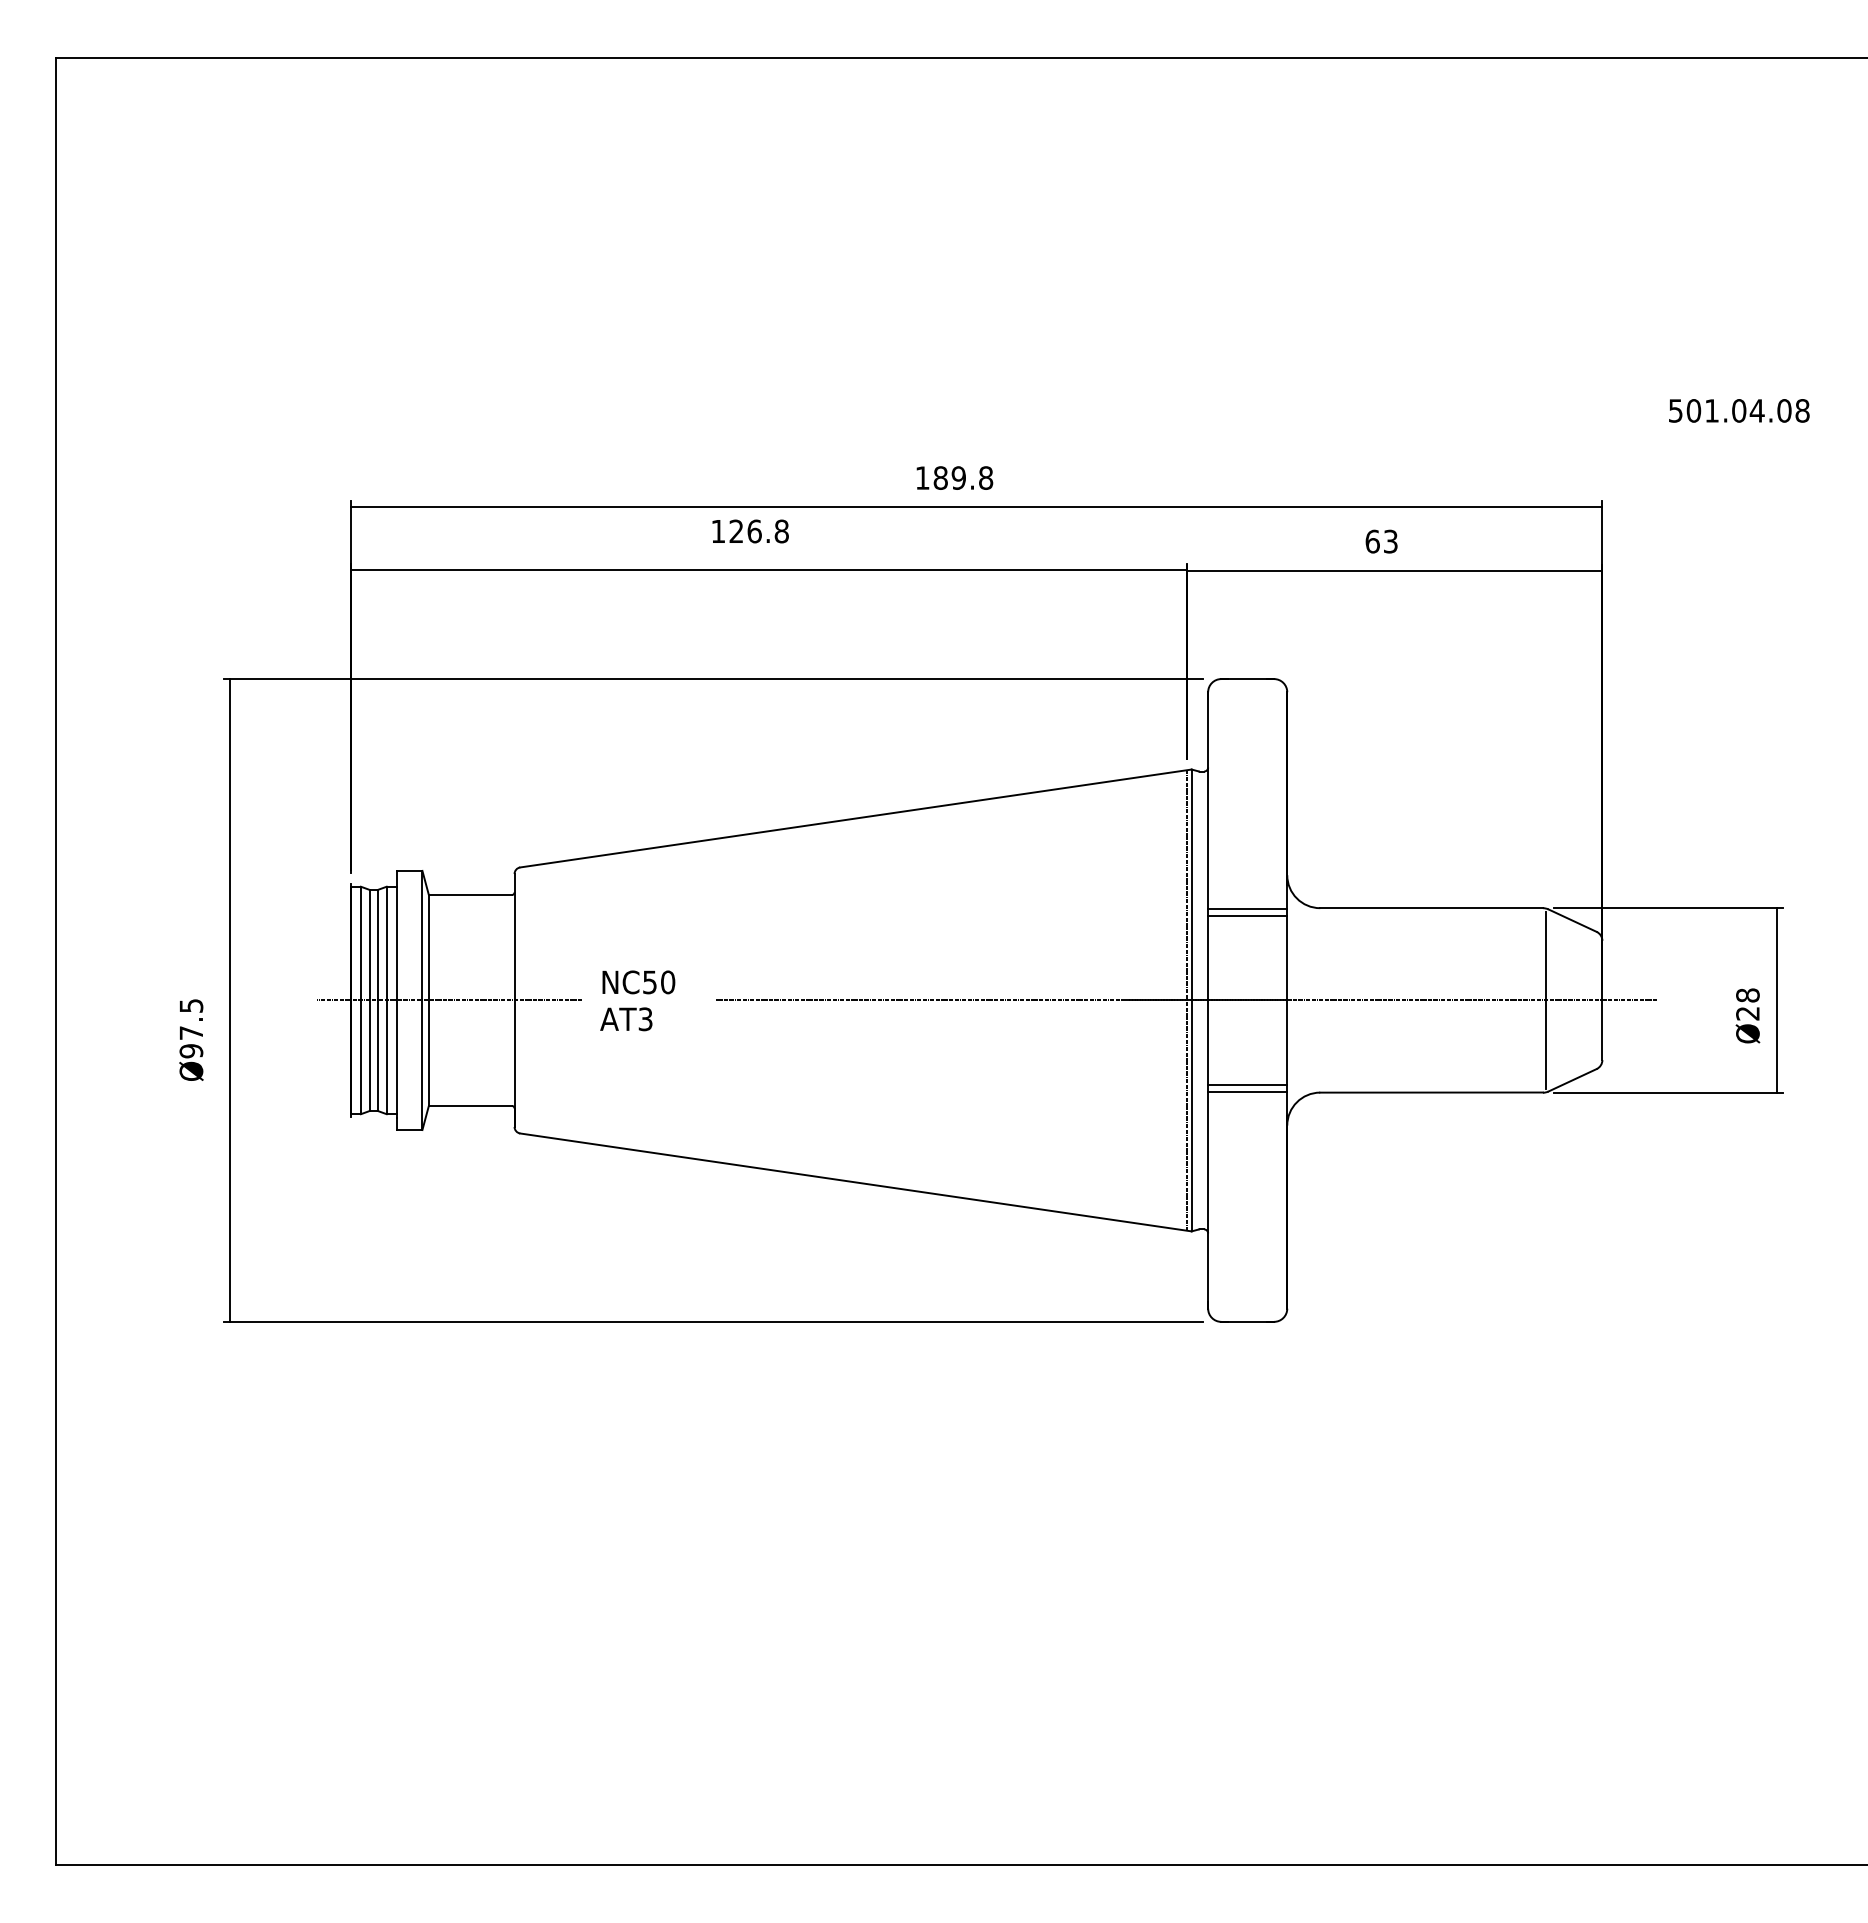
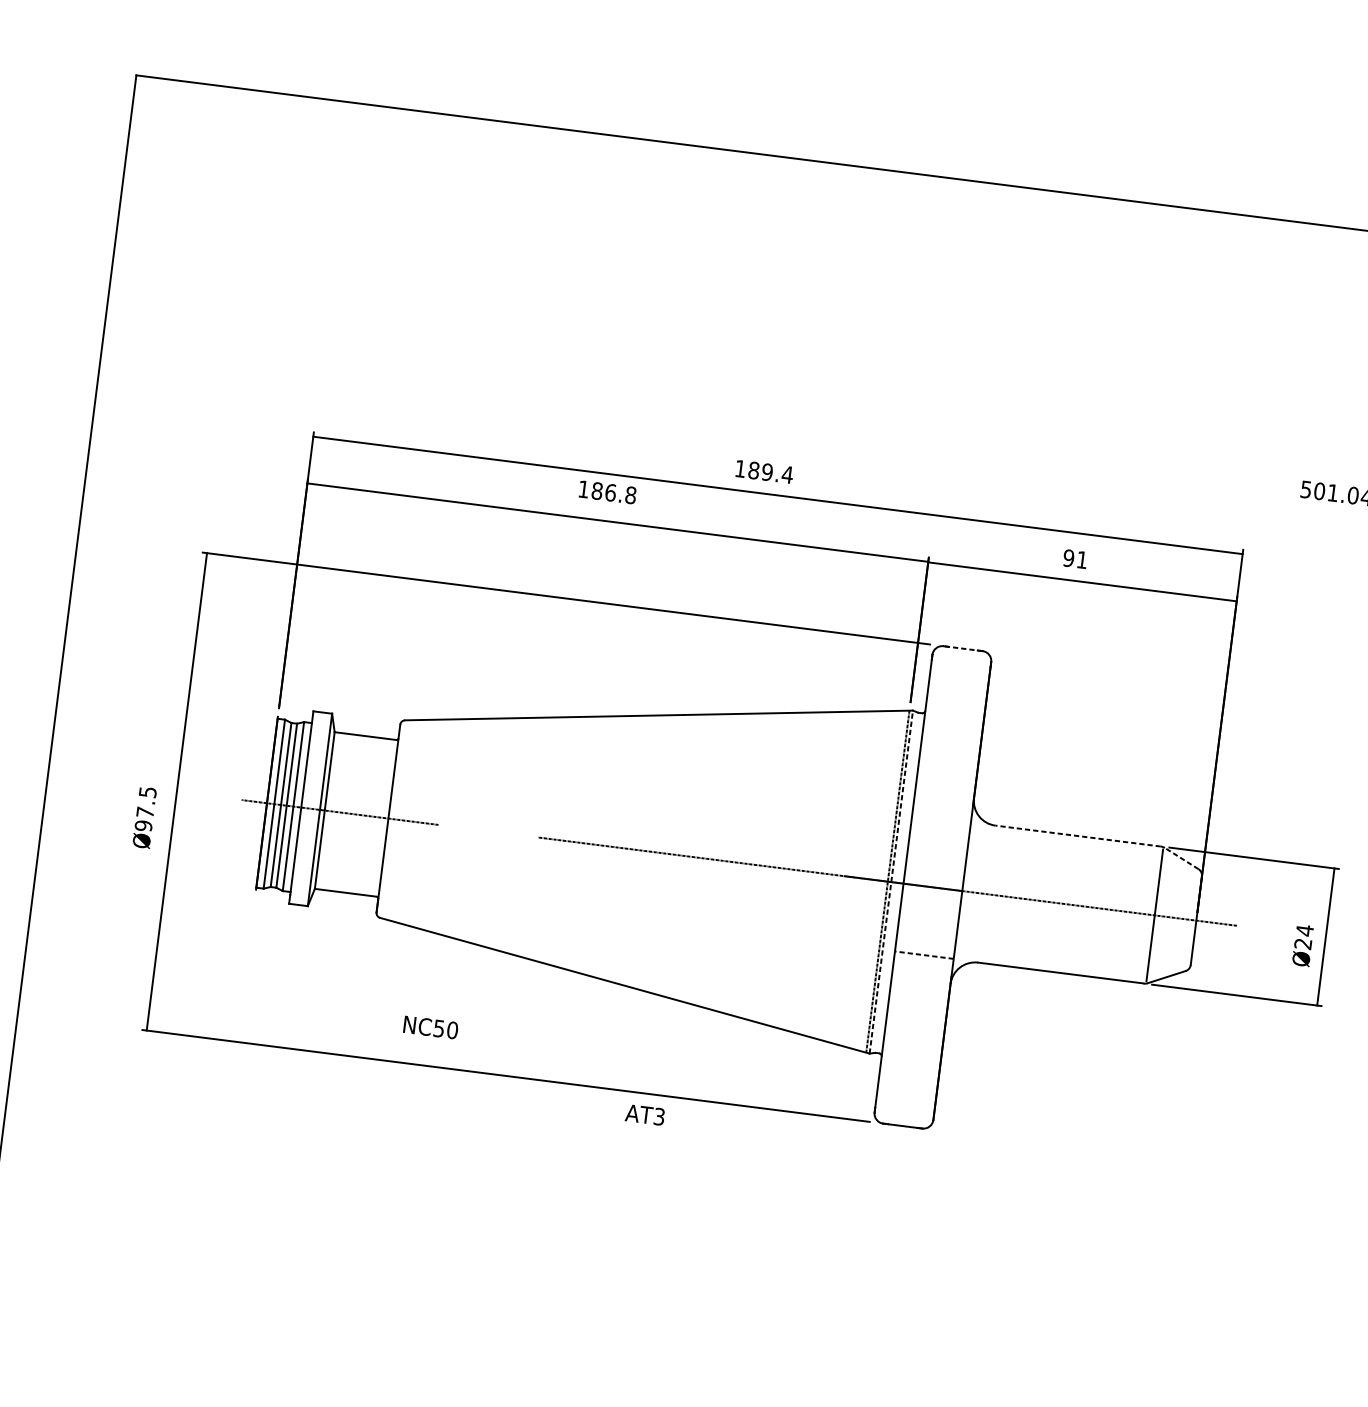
text: (985, 477) -> (787, 474), 189.8 -> 189.4
text: (736, 531) -> (597, 491), 126.8 -> 186.8
text: (1381, 541) -> (1075, 559), 63 -> 91
line: (1247, 679) -> (962, 648), solid -> dashed
line: (1431, 908) -> (1078, 836), solid -> dashed
line: (1247, 909) -> (941, 819), removed
line: (1247, 915) -> (940, 824), removed
line: (1572, 920) -> (1181, 858), solid -> dashed
text: (638, 982) -> (430, 1027), moved
text: (1747, 995) -> (1304, 930), Ø28 -> Ø24
line: (1191, 1000) -> (891, 882), solid -> dashed
text: (626, 1019) -> (645, 1115), moved
line: (1247, 1085) -> (924, 950), removed
line: (1247, 1091) -> (924, 954), solid -> dashed

